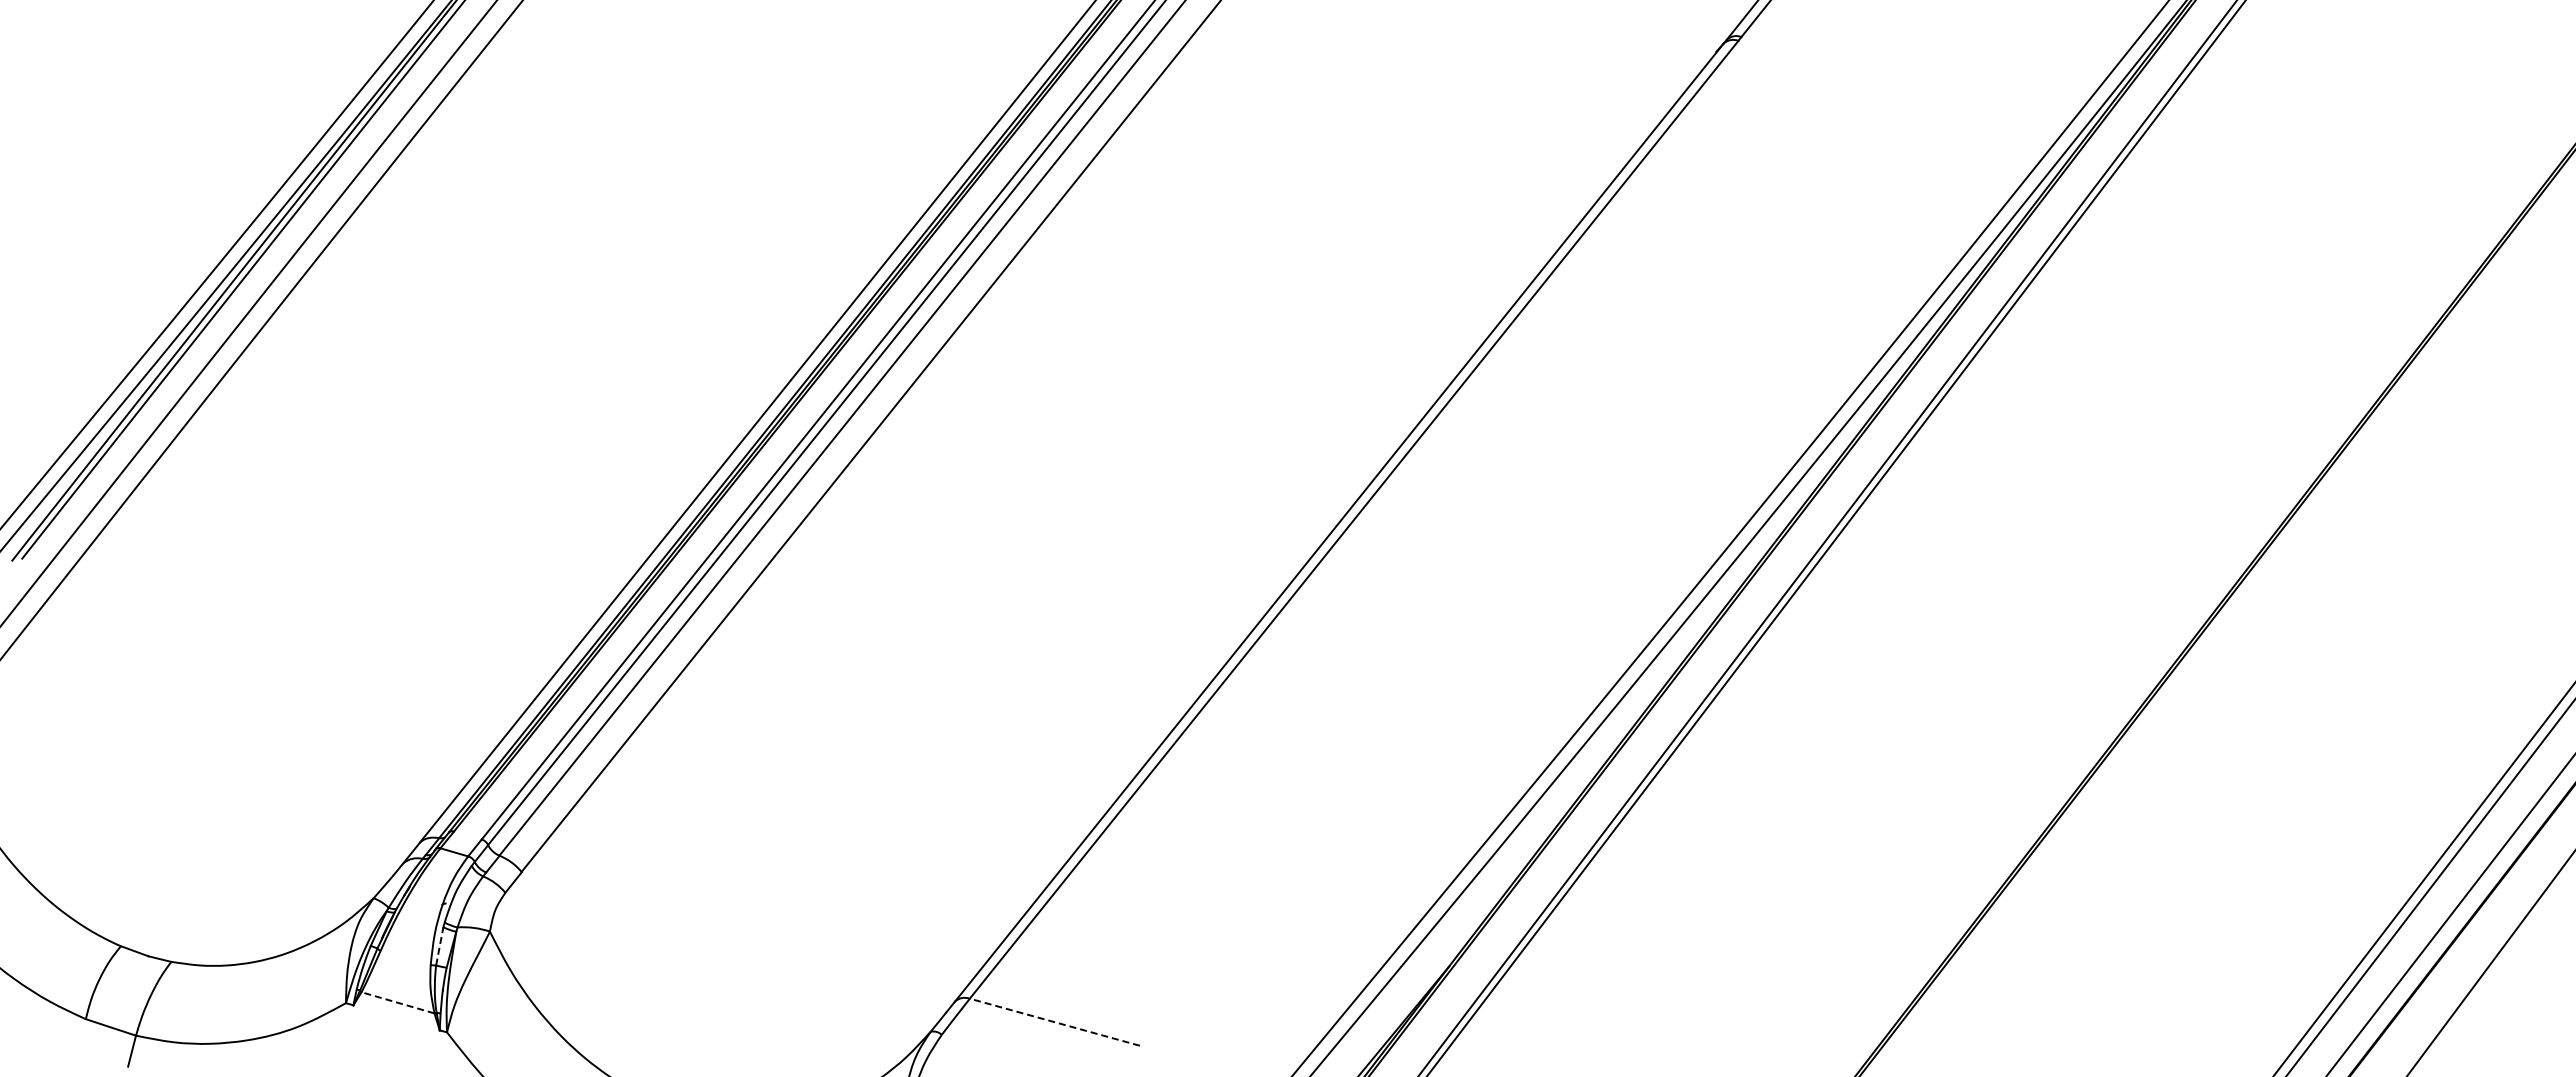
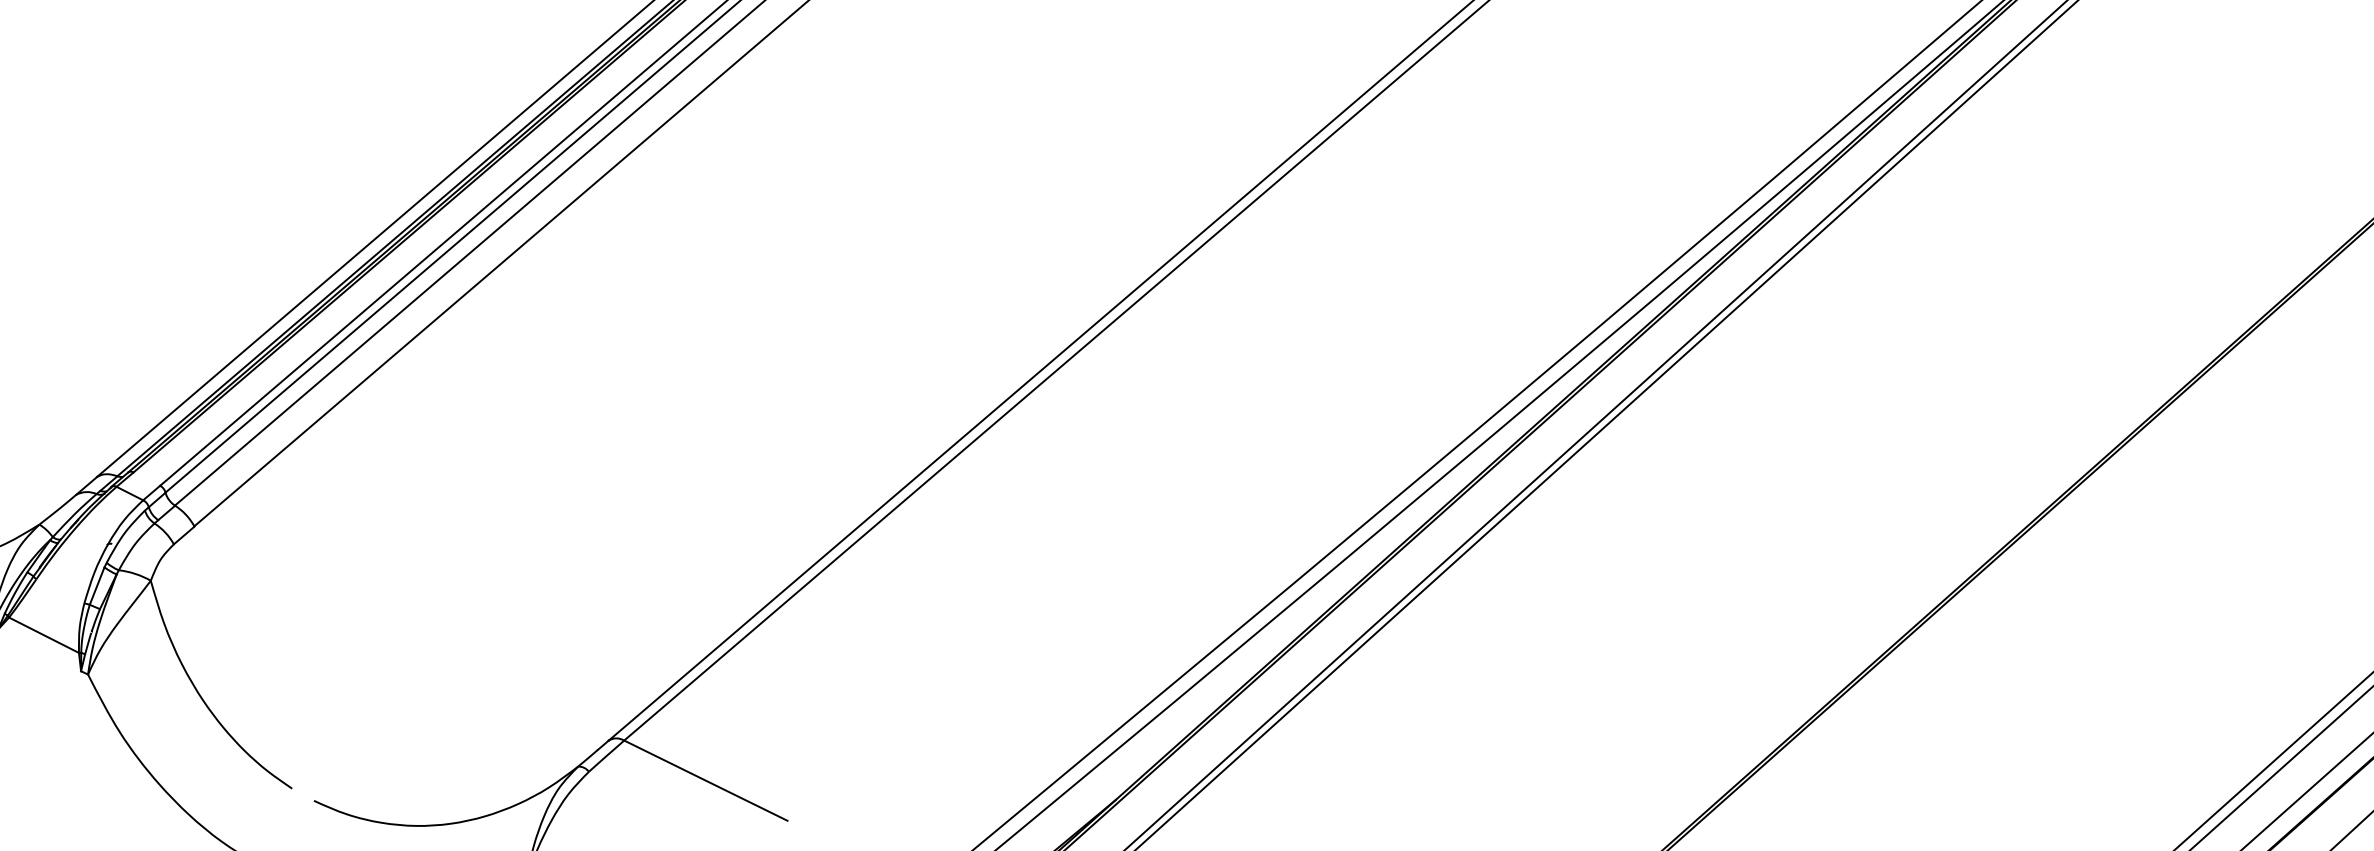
line: (439, 945) -> (97, 585), dashed -> solid
line: (398, 1002) -> (44, 635), dashed -> solid
line: (1054, 1022) -> (705, 780), dashed -> solid

